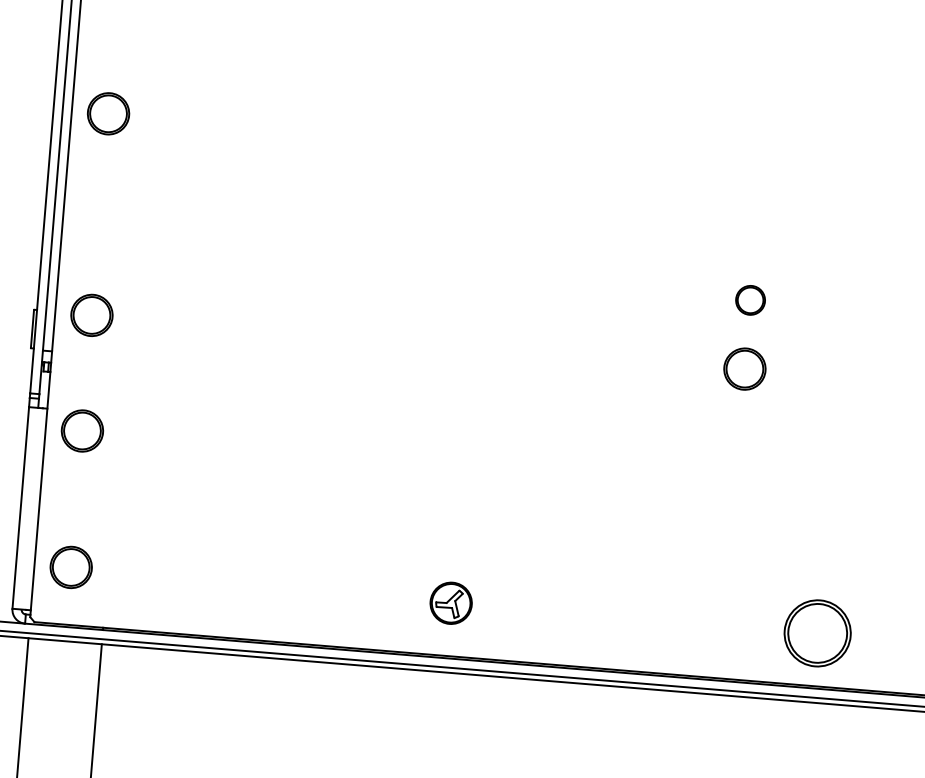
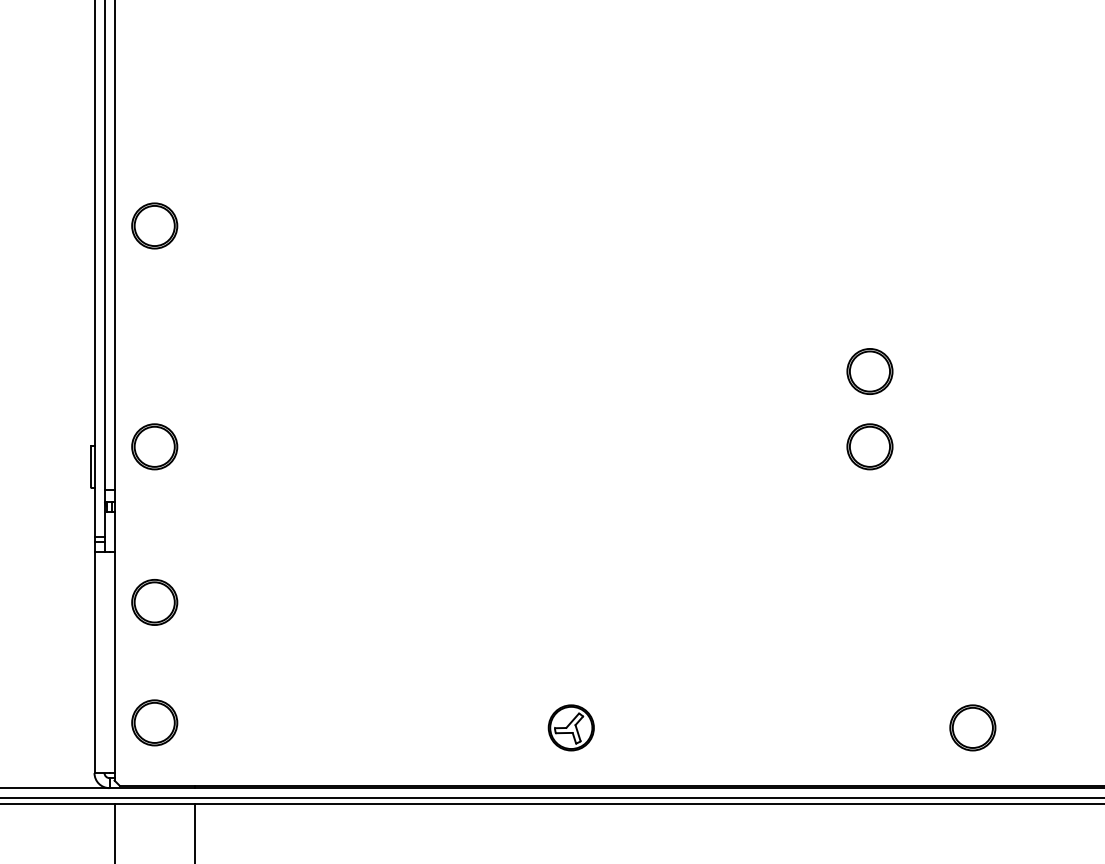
part: (750, 300) -> (869, 371), size x1.43
part: (82, 431) -> (154, 602), moved
part: (817, 633) -> (972, 727), size x0.62

